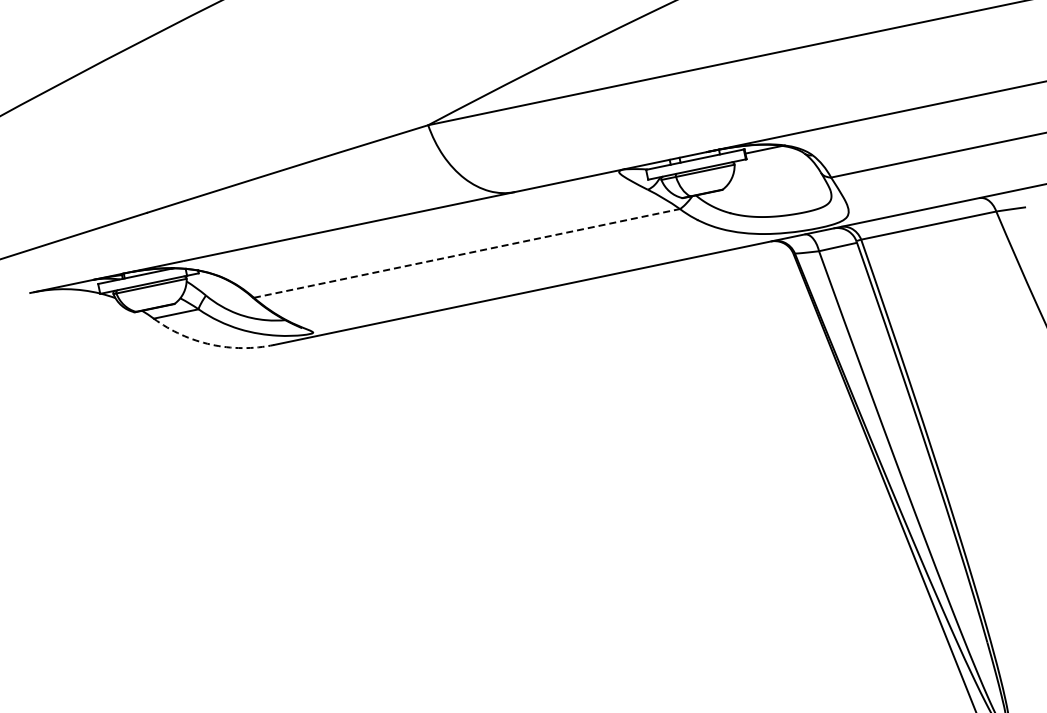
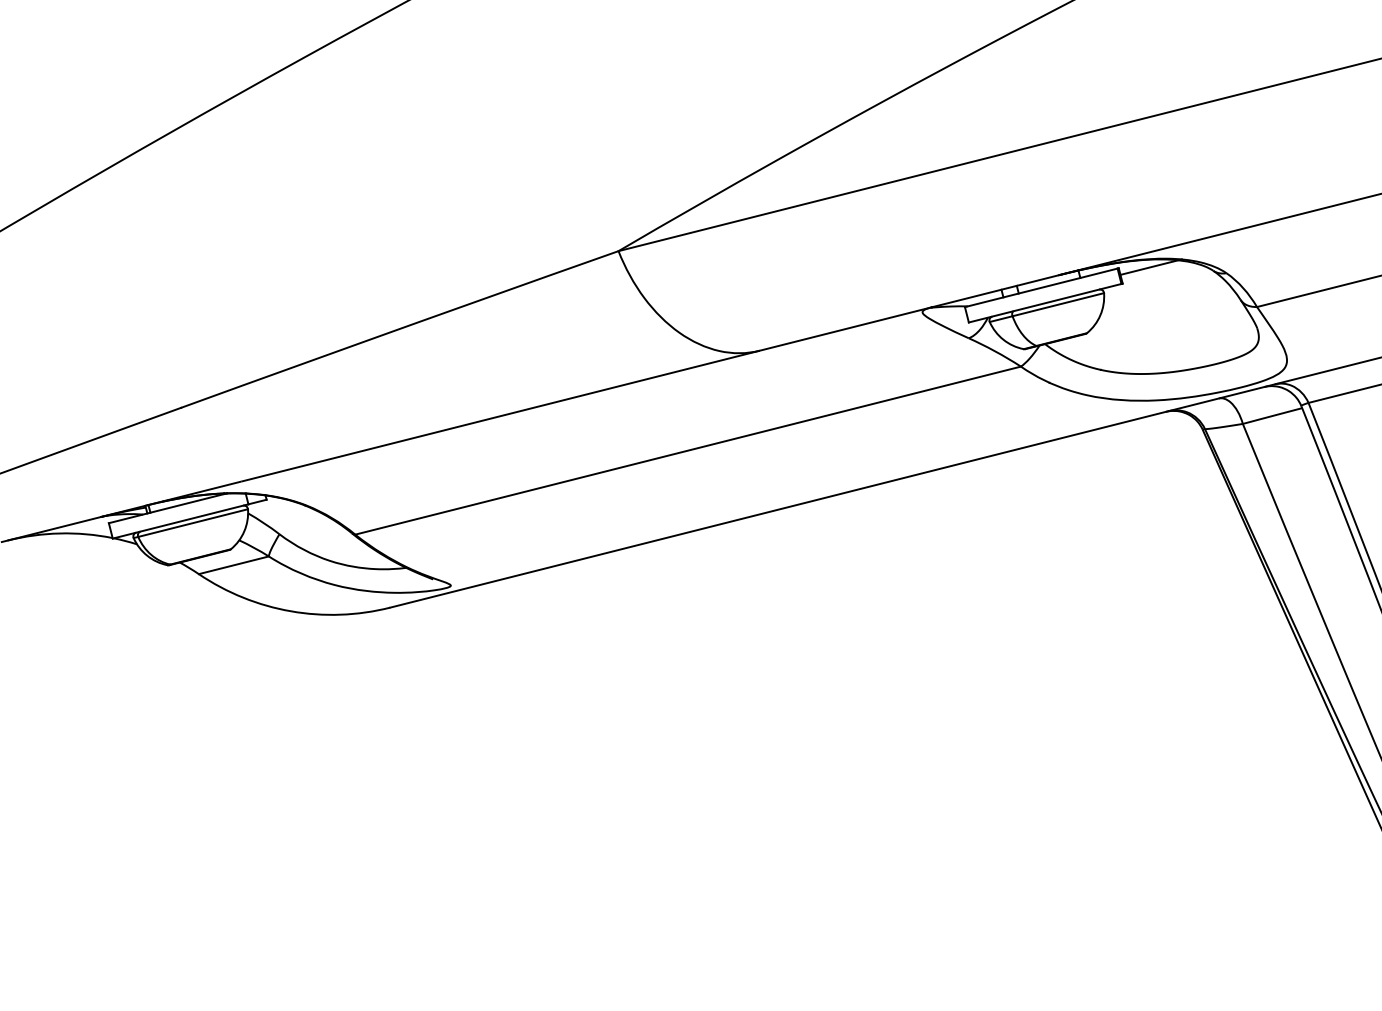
line: (466, 253) -> (687, 450), dashed -> solid
arc: (211, 344) -> (291, 611), dashed -> solid

